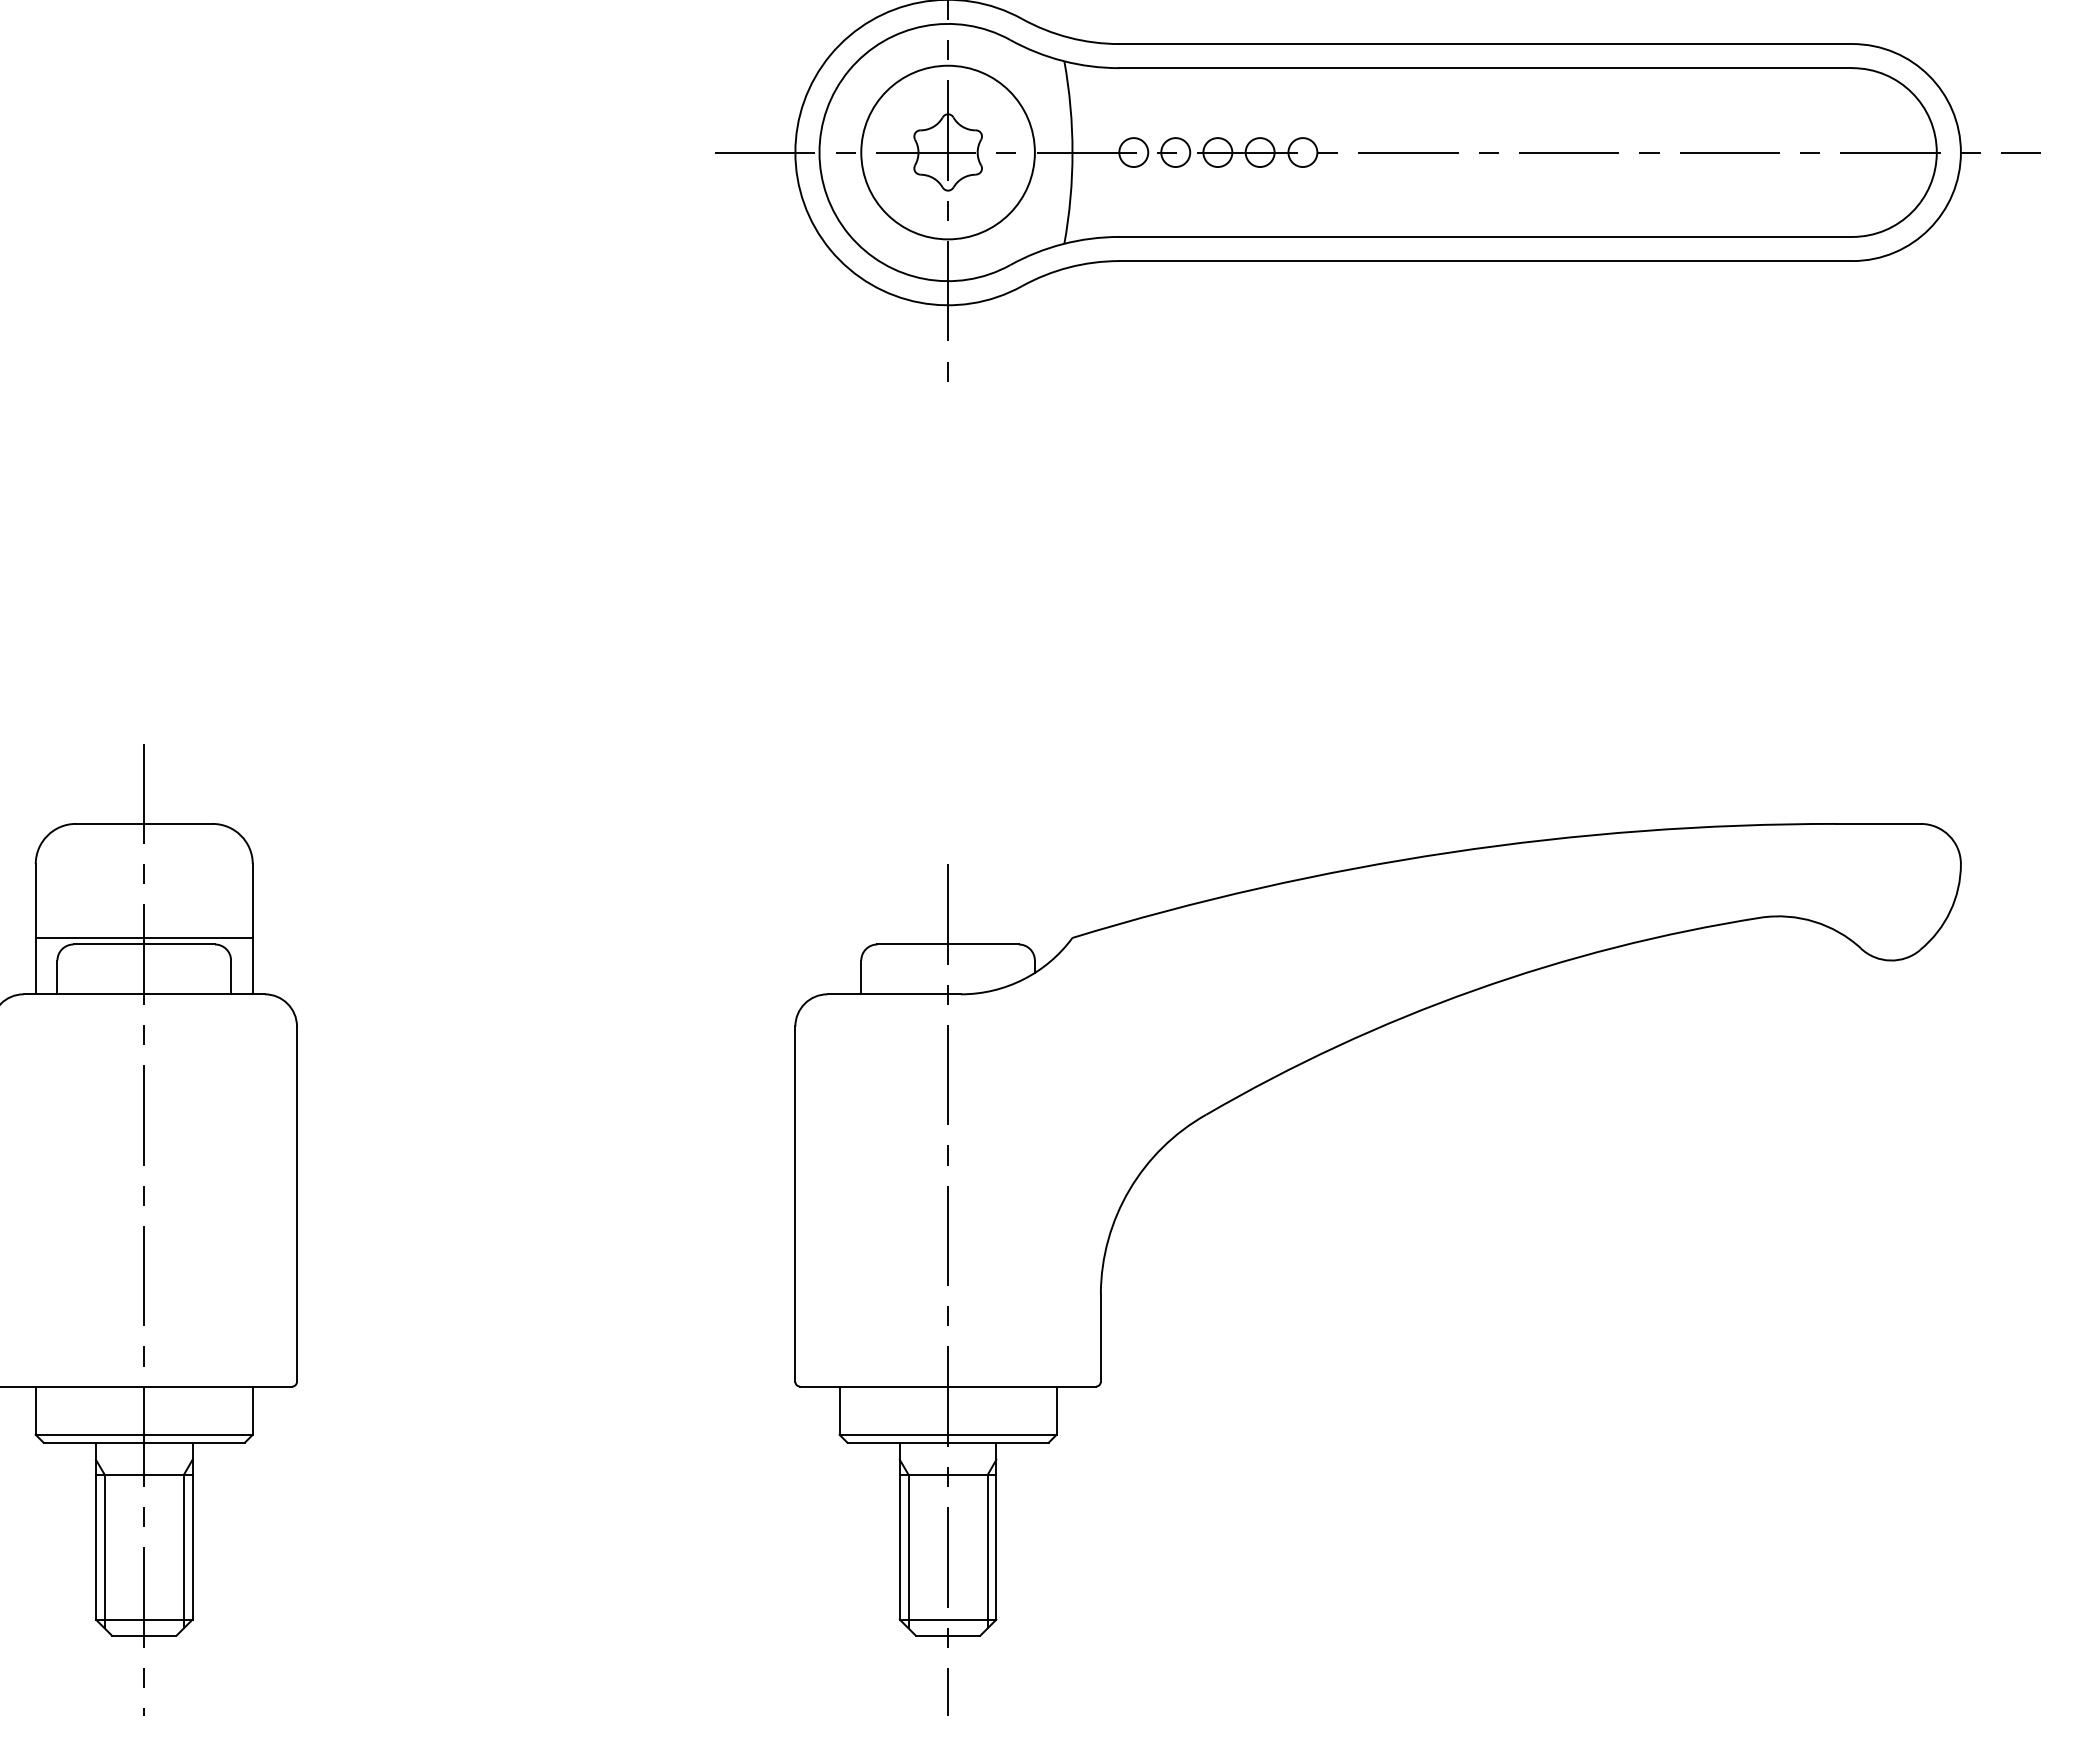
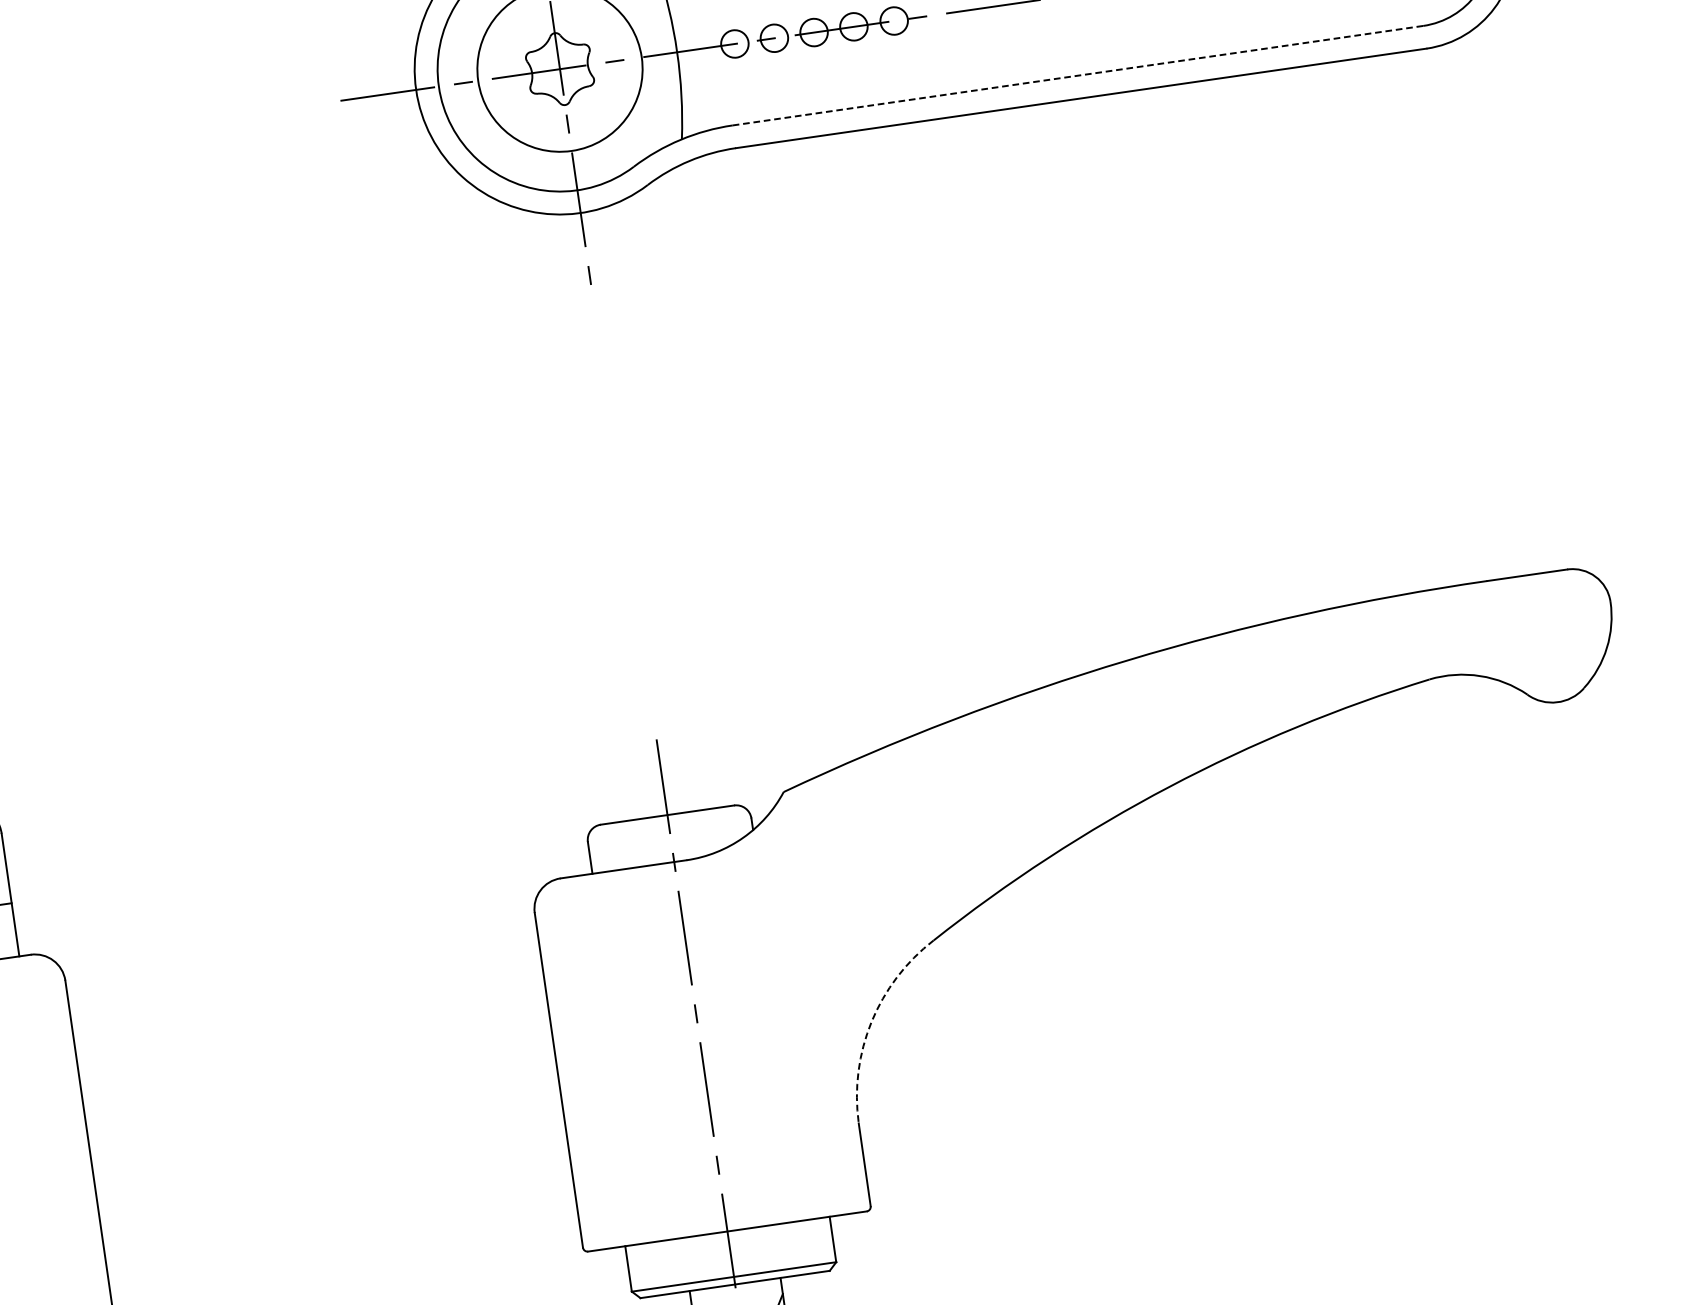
line: (1485, 236) -> (1077, 75), solid -> dashed
arc: (1129, 1190) -> (871, 1022), solid -> dashed

